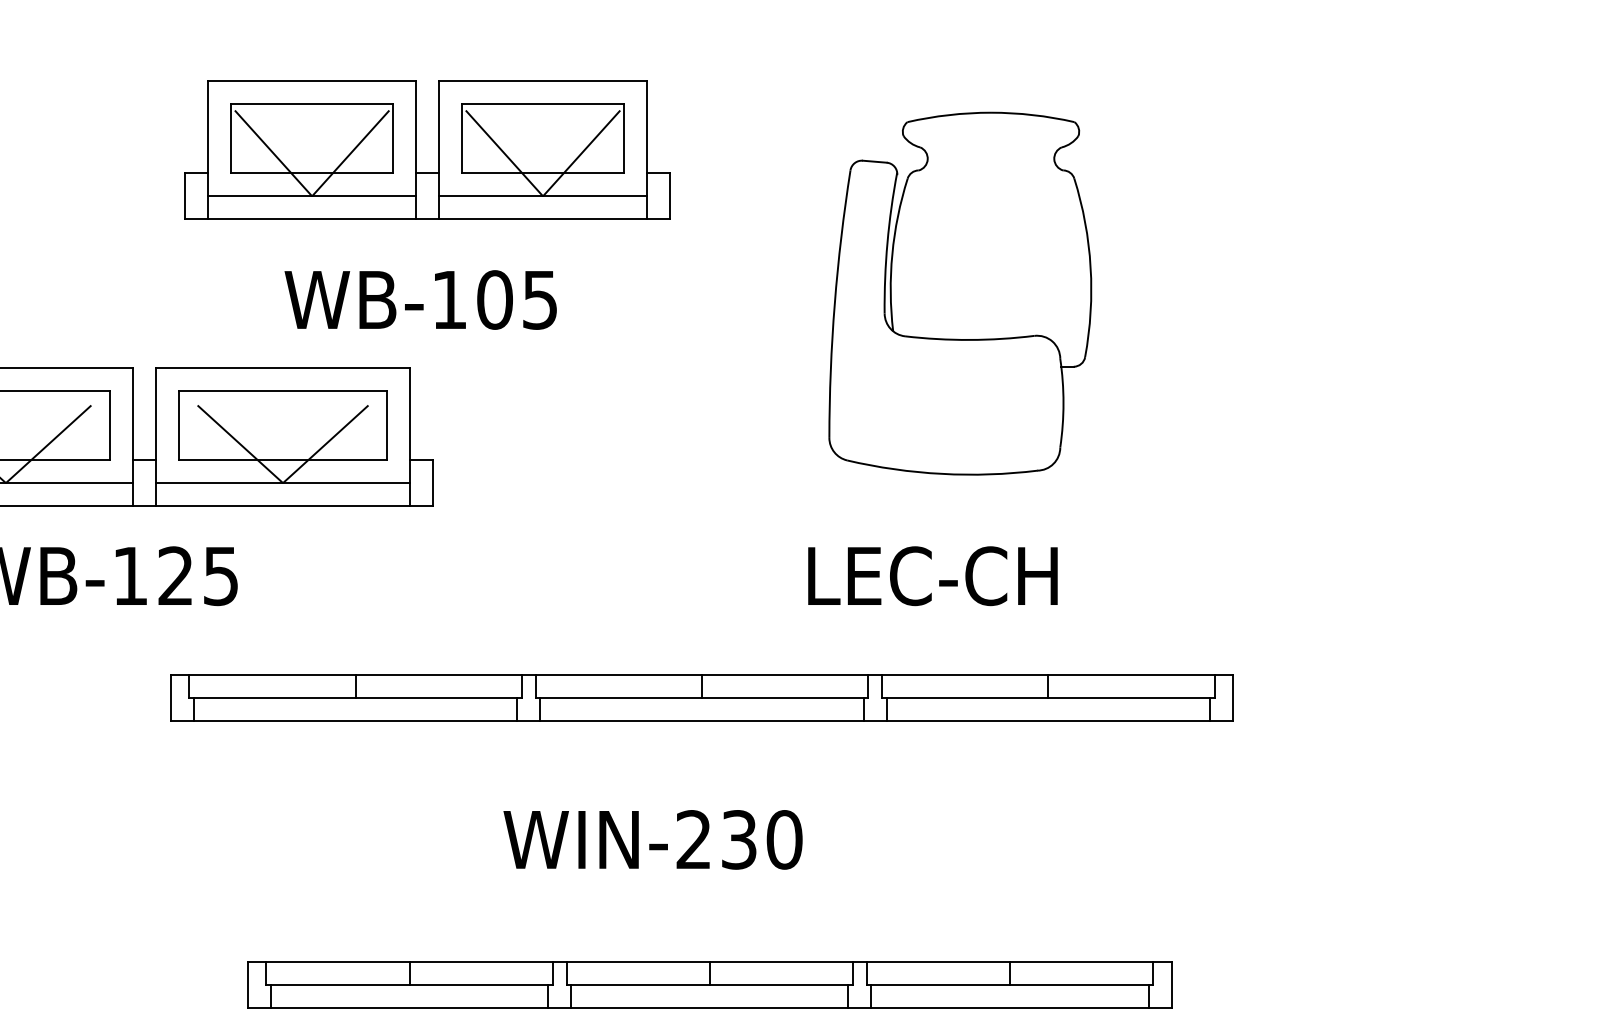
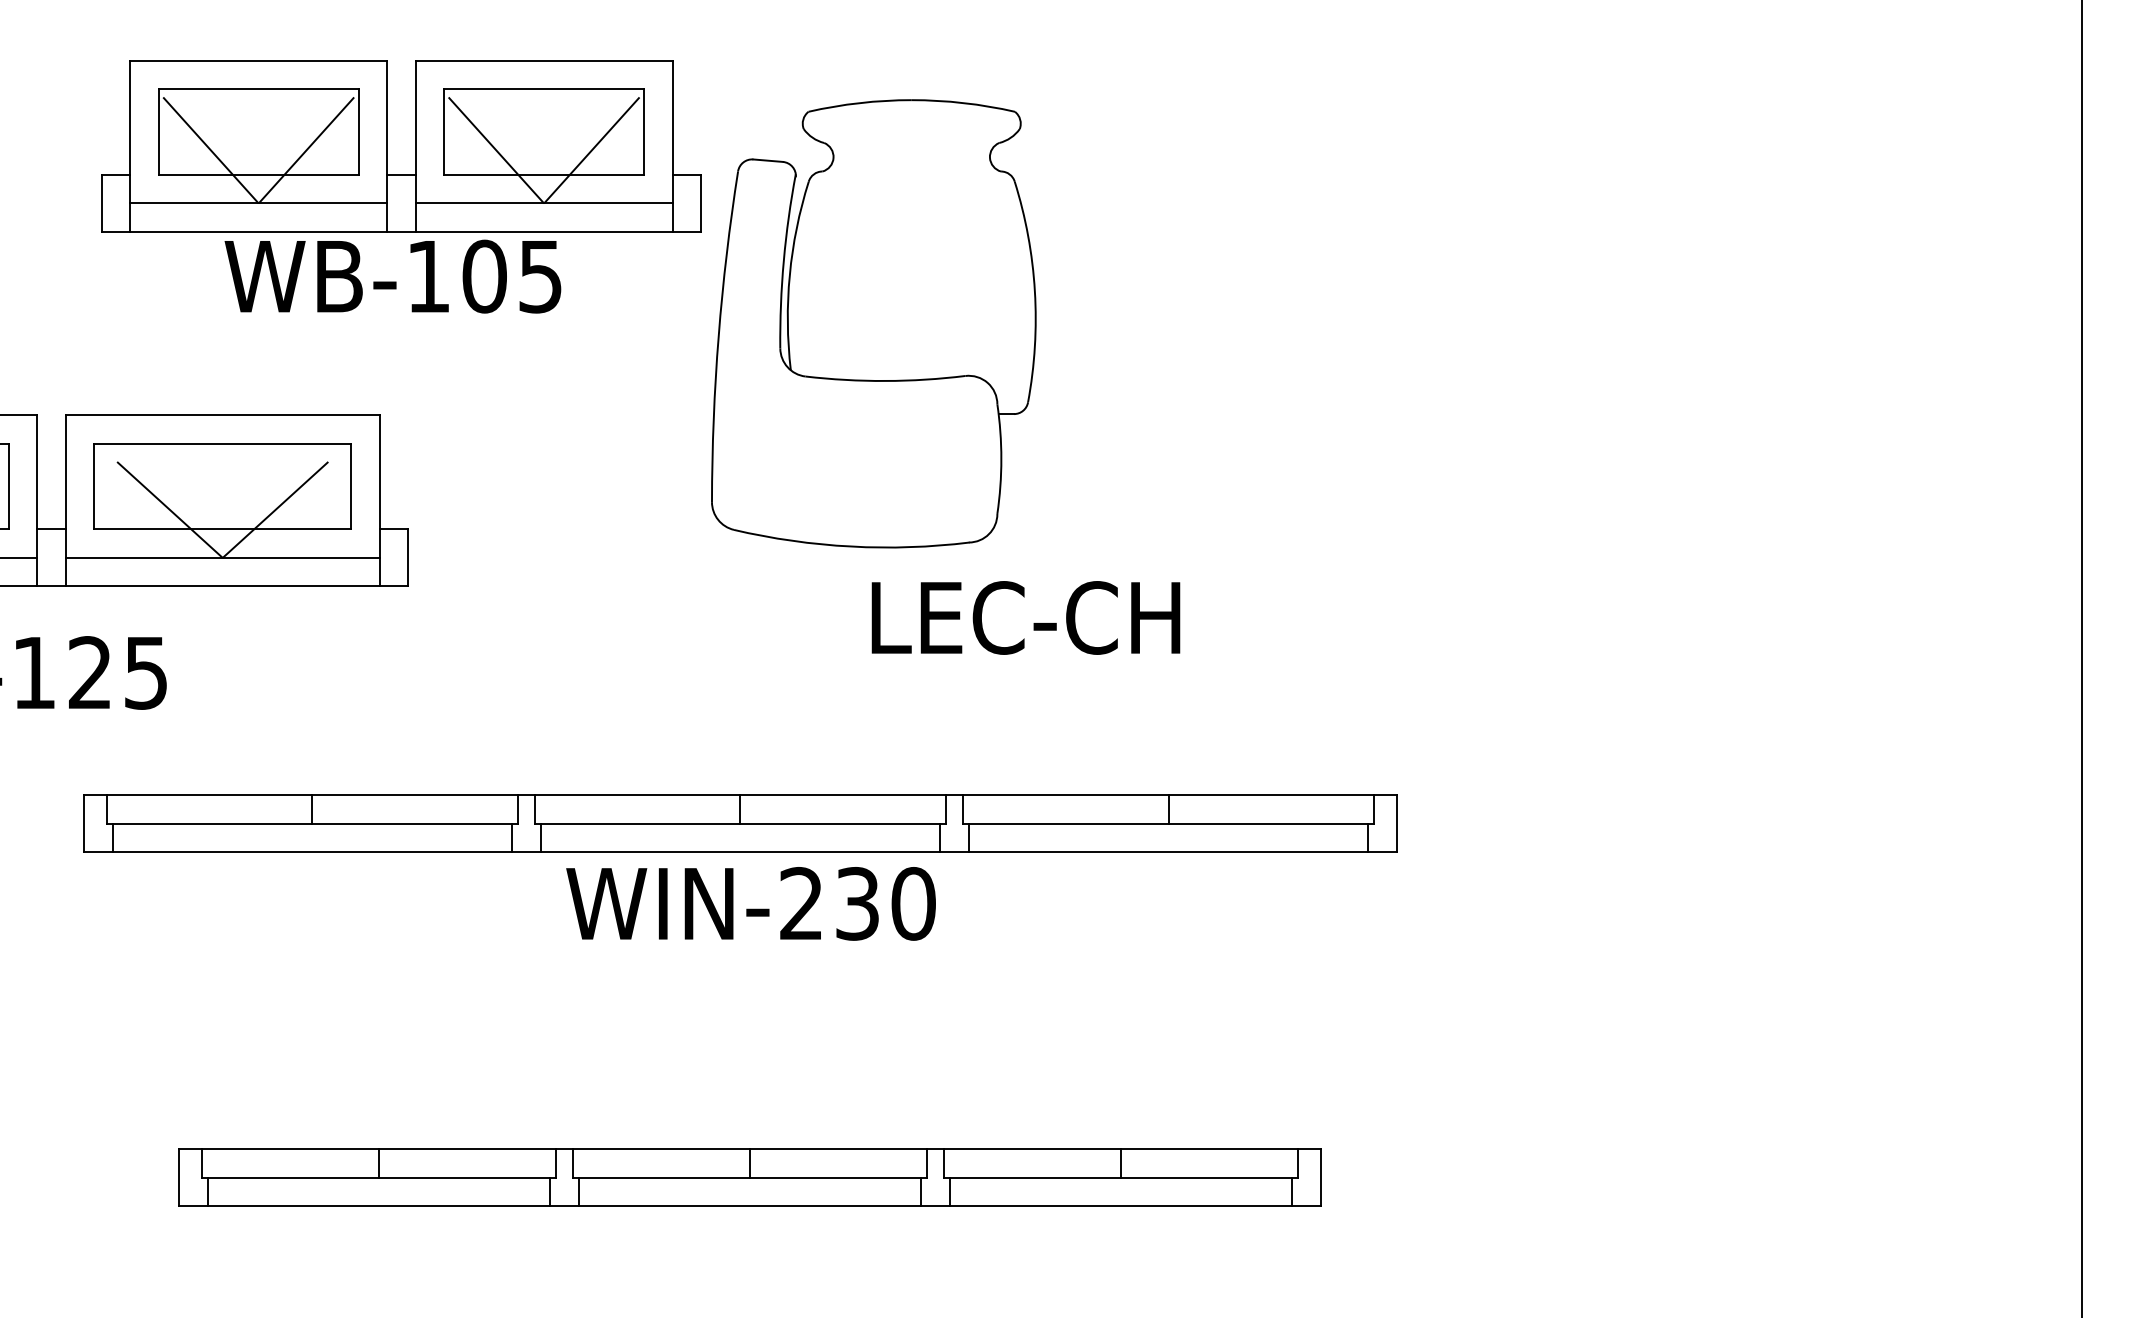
part: (960, 293) -> (873, 323), moved
text: (420, 299) -> (392, 276), moved
text: (932, 575) -> (1025, 617), moved
text: (652, 839) -> (750, 903), moved

